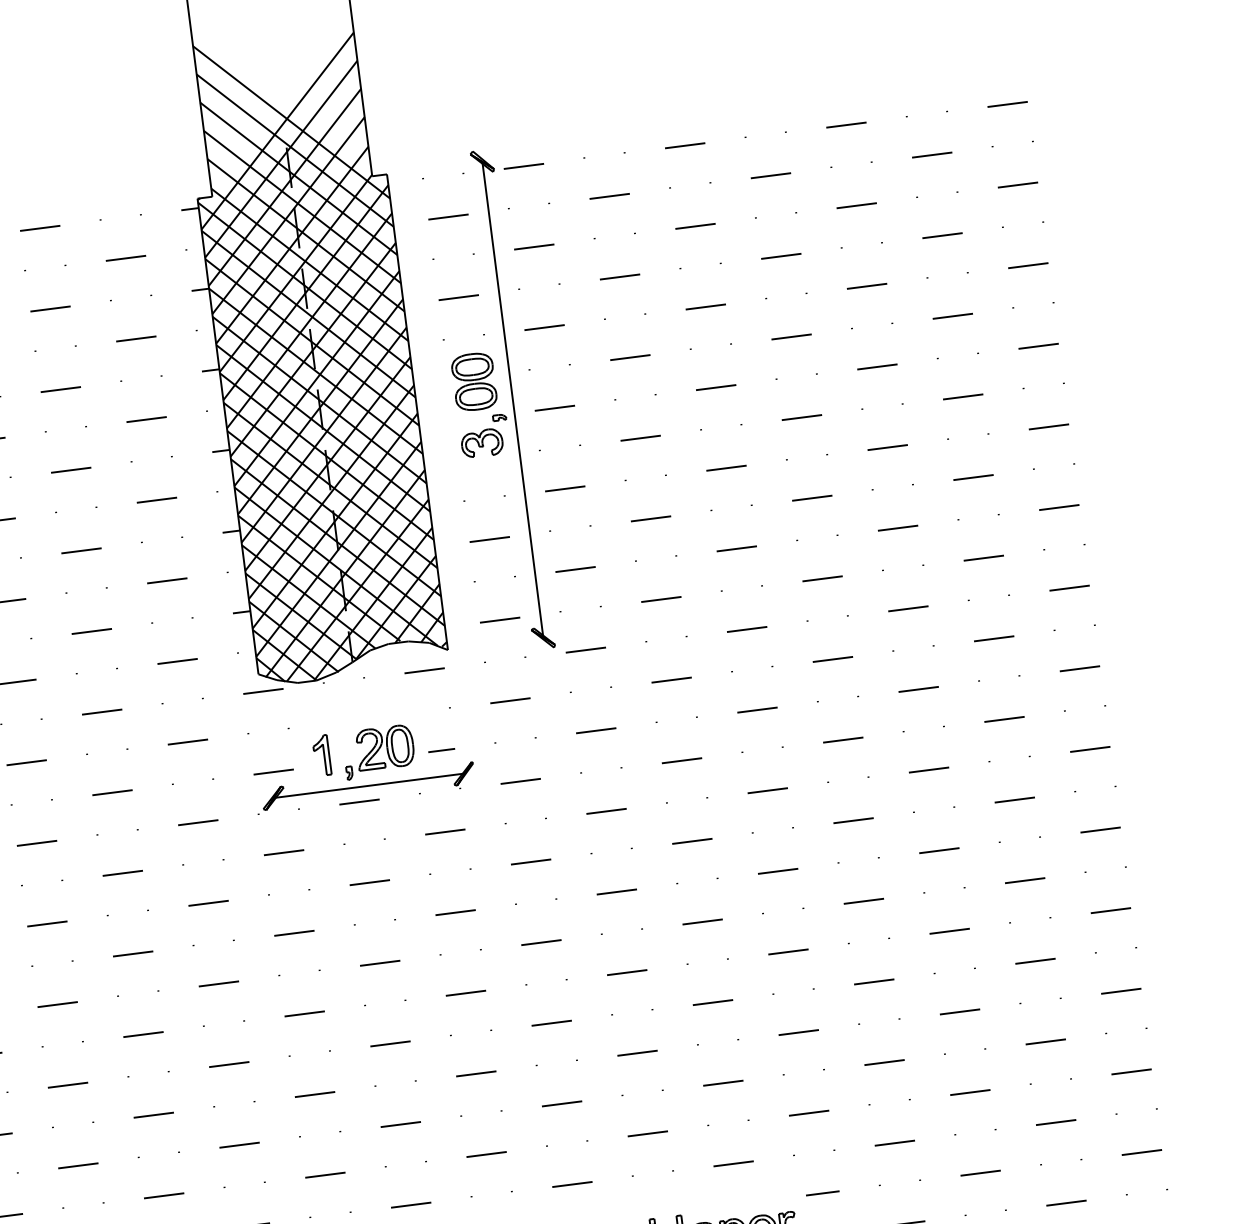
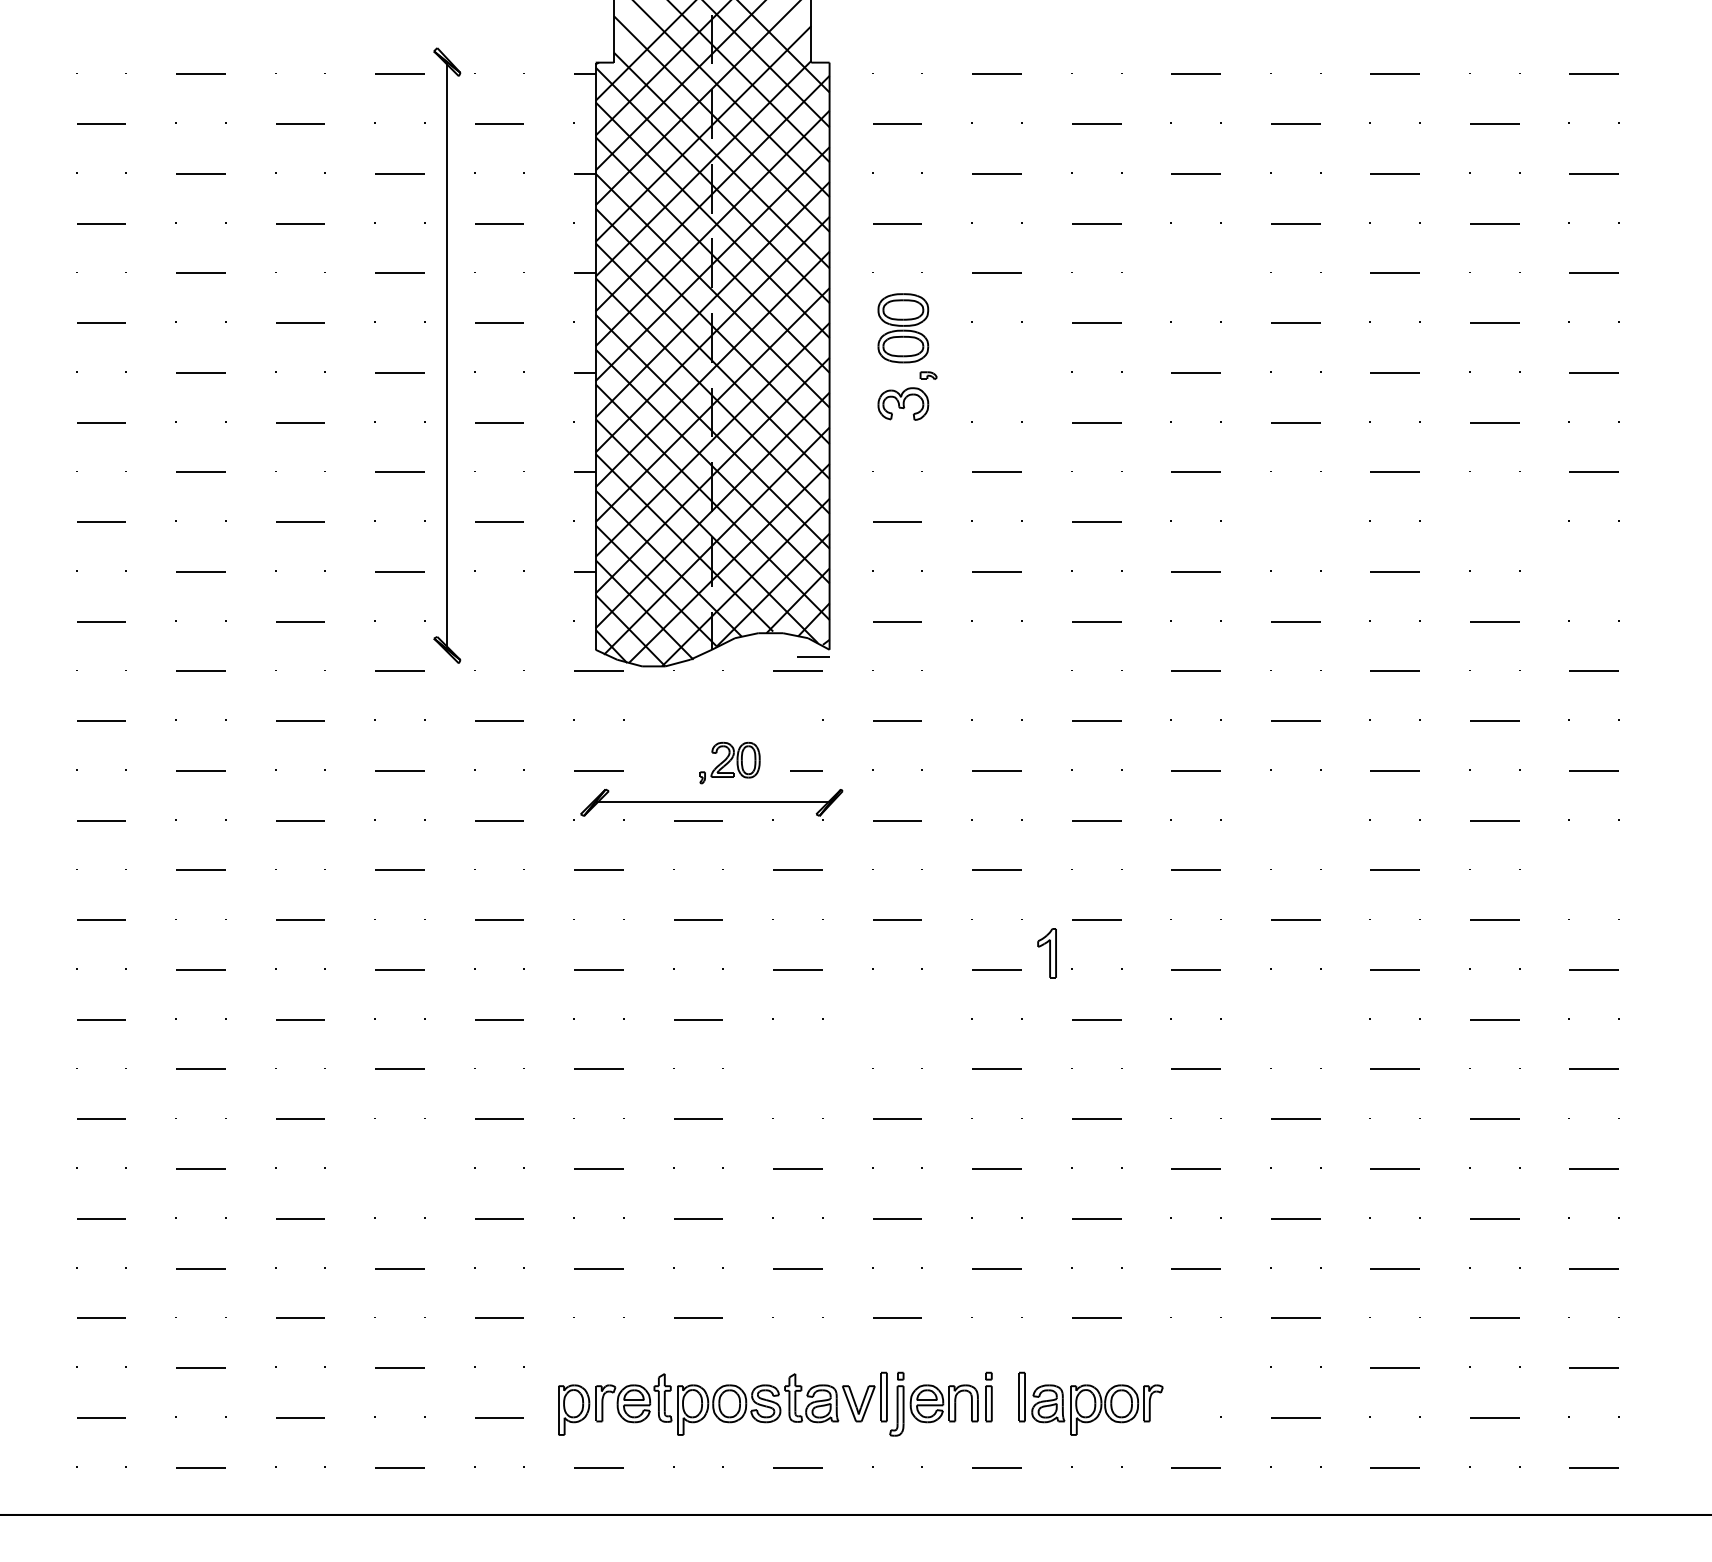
line: (705, 306) -> (1195, 272), removed
part: (512, 399) -> (447, 355), moved
line: (554, 408) -> (996, 372), removed
line: (973, 477) -> (1494, 521), removed
line: (812, 497) -> (1295, 521), removed
line: (1058, 507) -> (1593, 571), removed
line: (585, 649) -> (996, 670), removed
line: (435, 657) -> (813, 656), added
line: (177, 661) -> (499, 621), removed
line: (843, 739) -> (1295, 820), removed
line: (1089, 748) -> (1593, 869), removed
part: (378, 752) -> (729, 763), size x0.7
part: (321, 755) -> (1046, 953), moved
line: (863, 901) -> (1295, 1019), removed
line: (541, 942) -> (897, 1019), removed
line: (465, 992) -> (797, 1068), removed
line: (153, 1114) -> (399, 1168), removed
line: (822, 1192) -> (1200, 1367), removed

